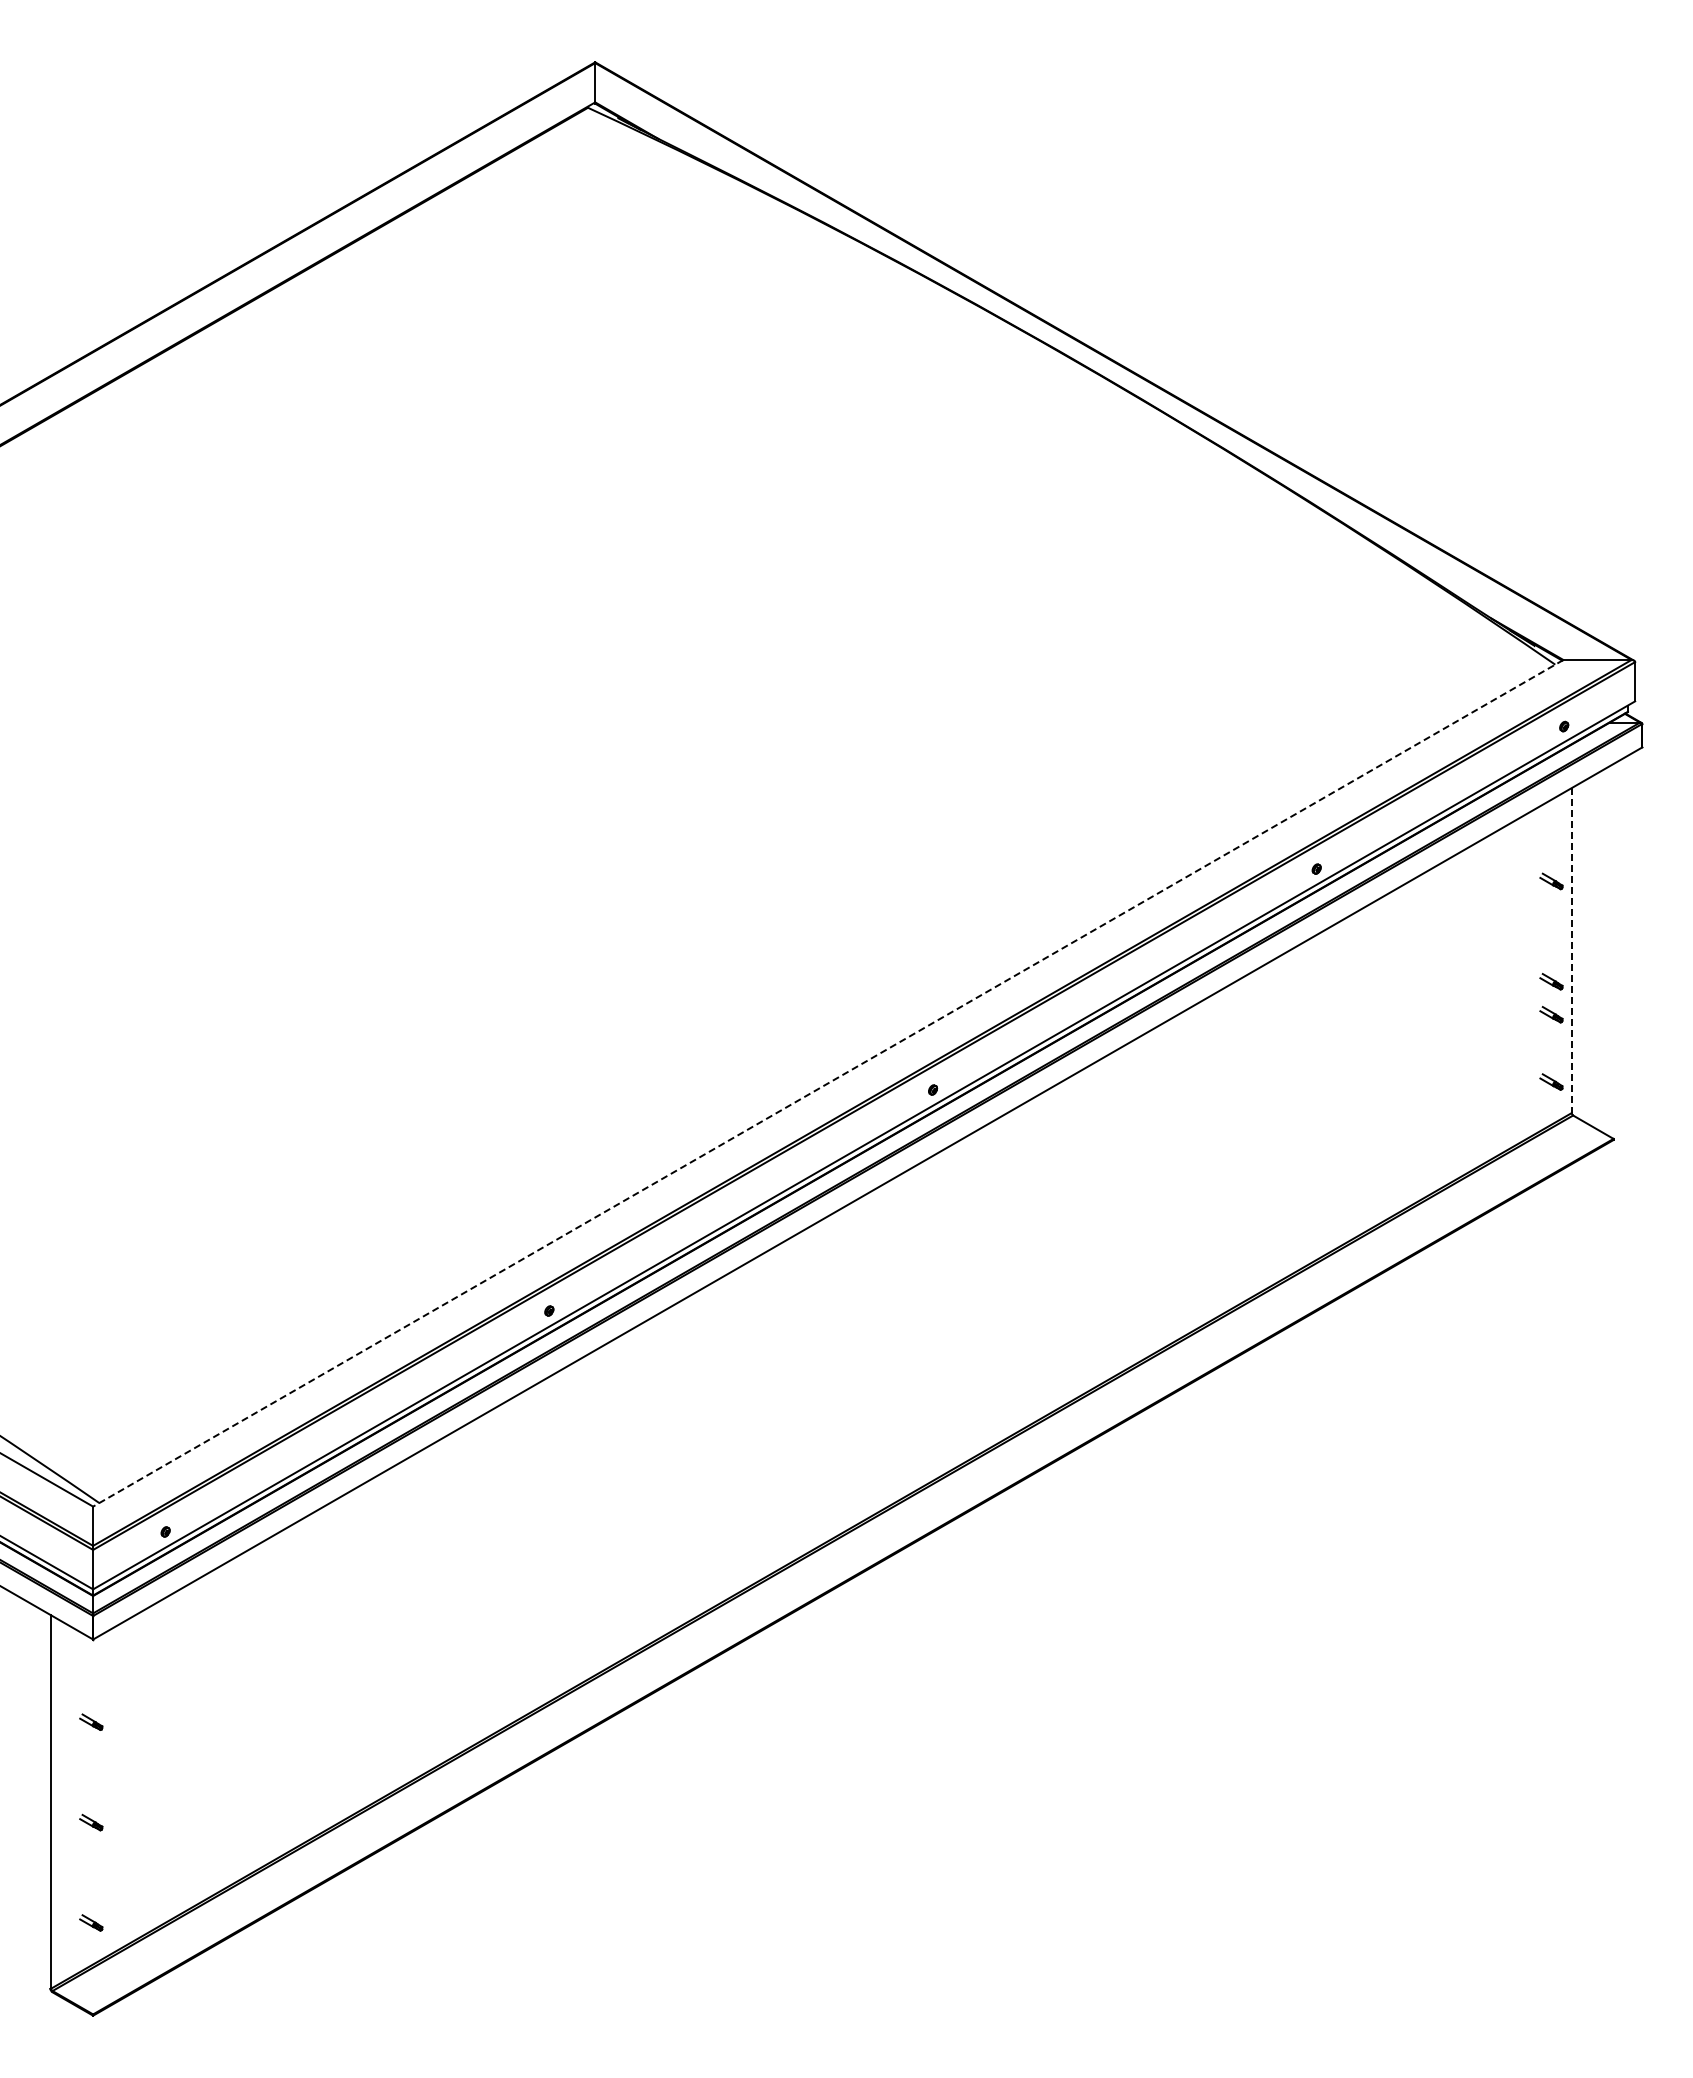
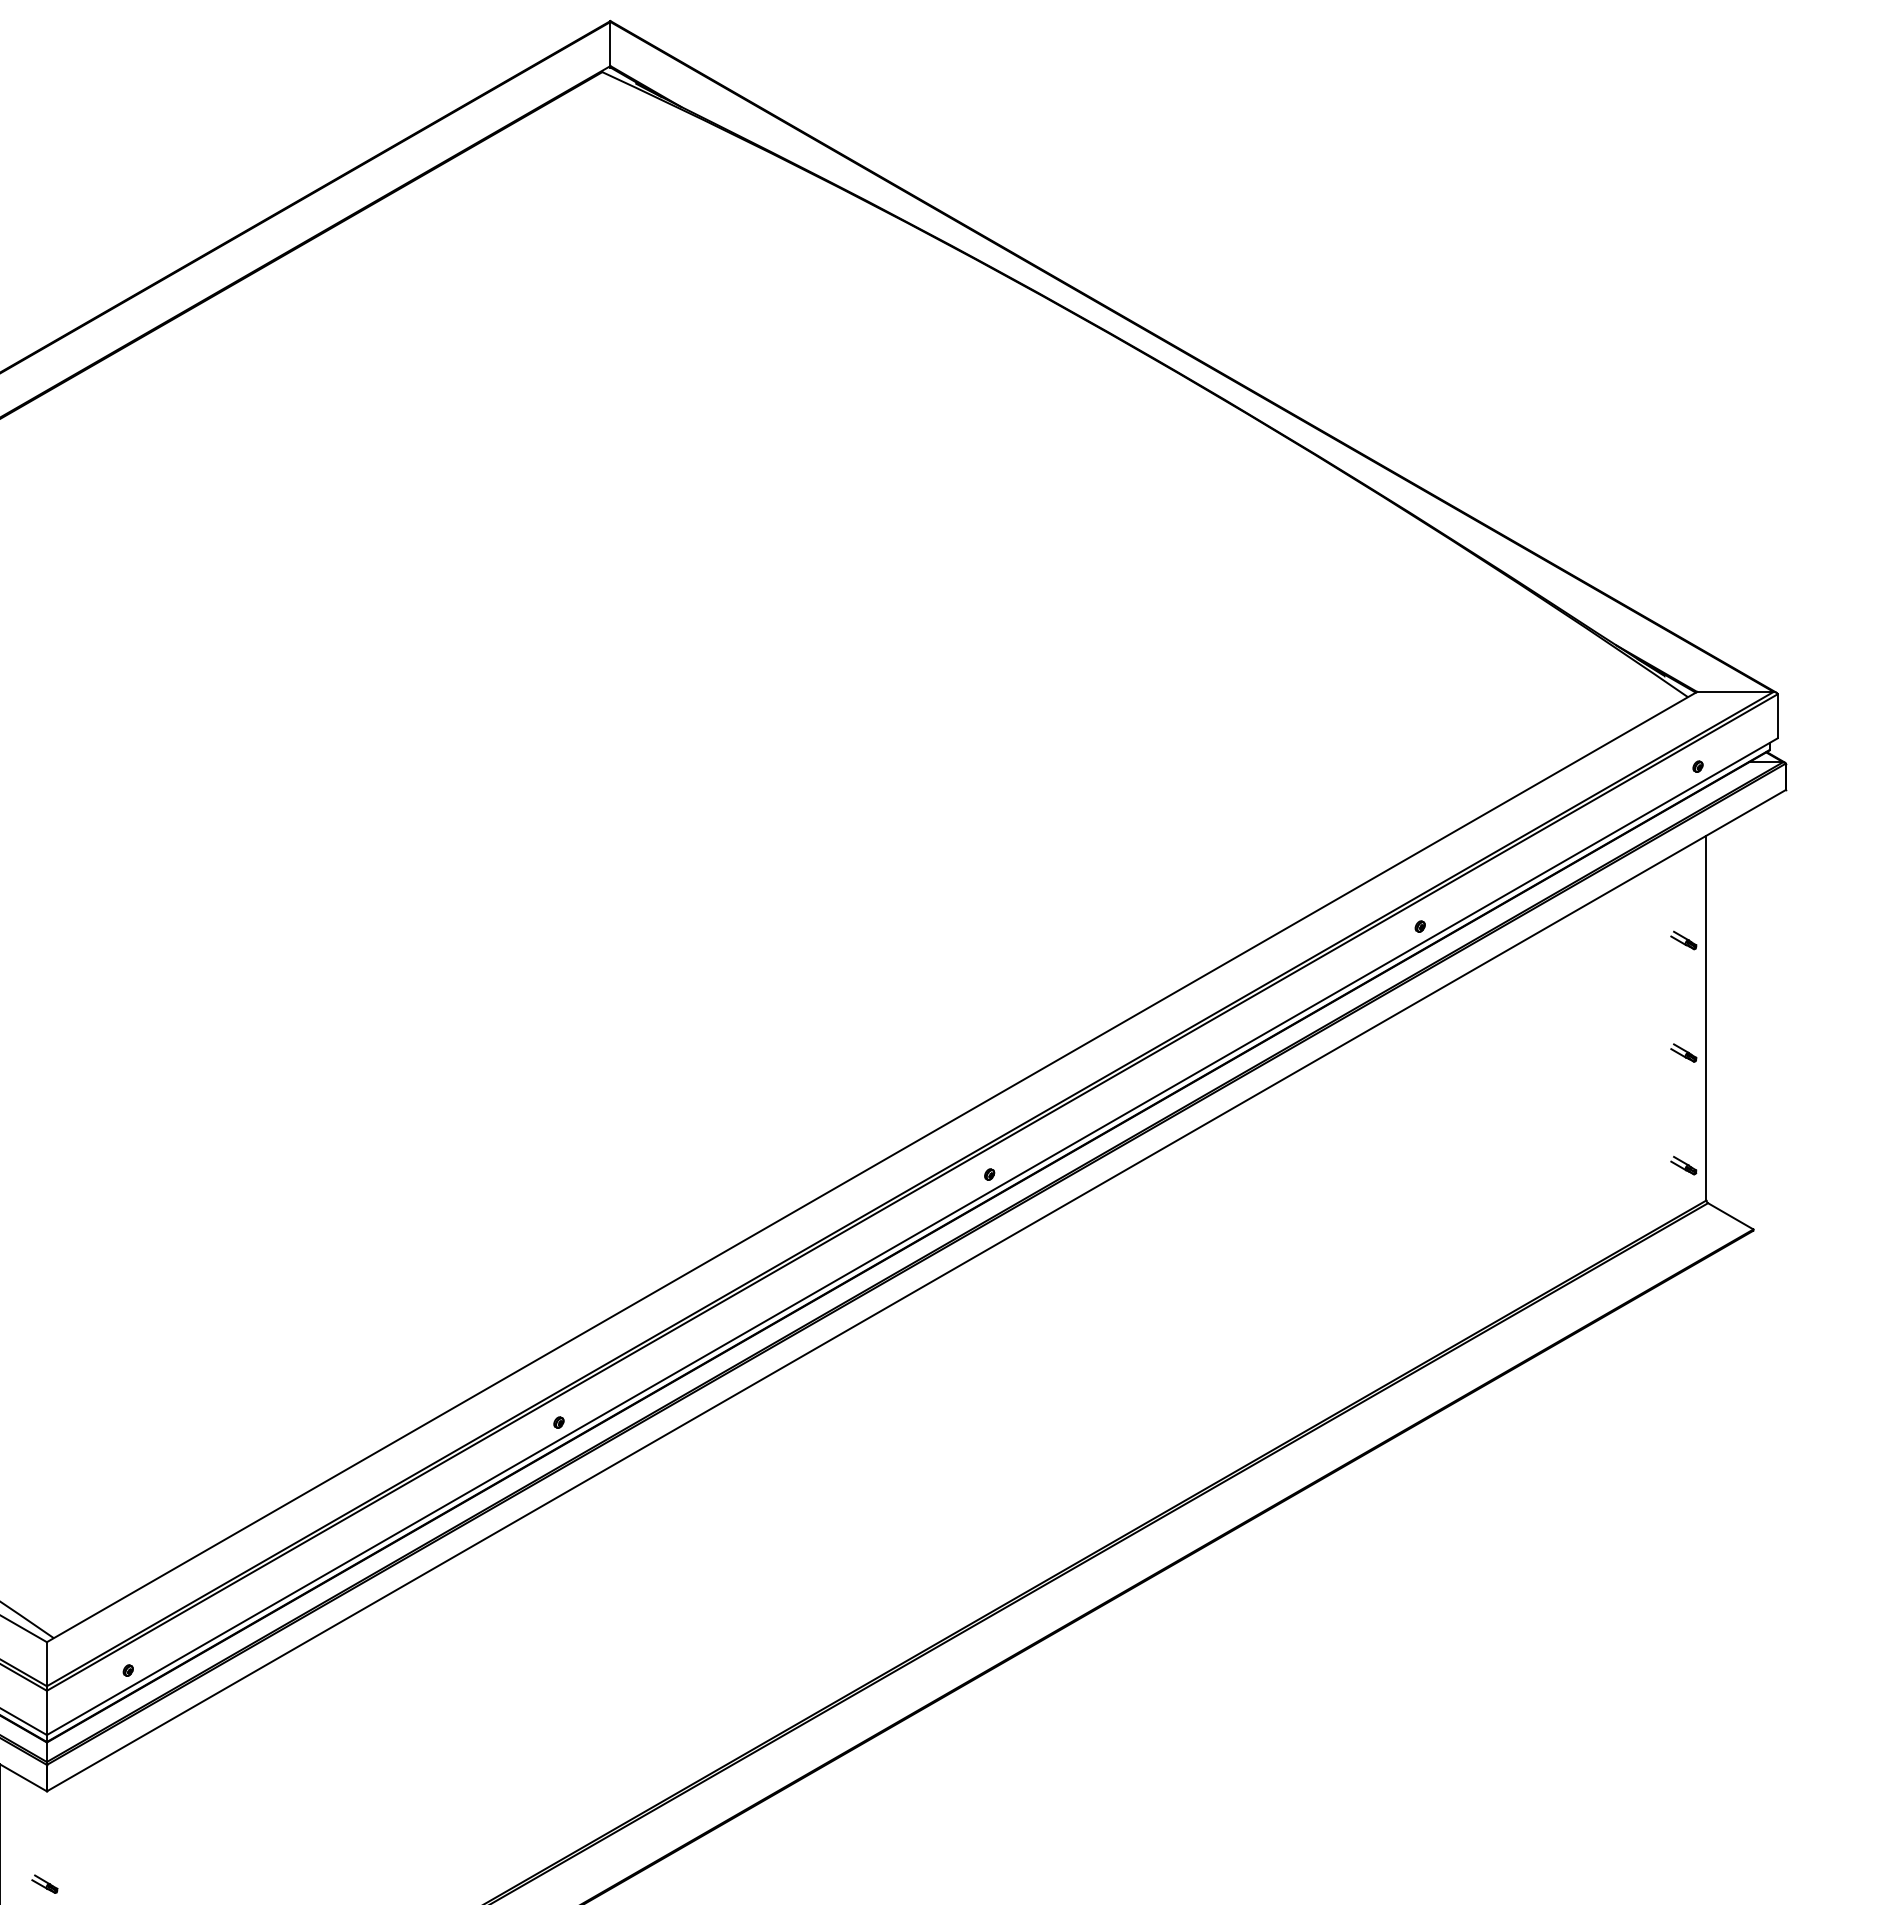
line: (1571, 951) -> (1706, 1019), dashed -> solid
part: (1551, 1014) -> (1683, 1089), removed
line: (827, 1083) -> (871, 1167), dashed -> solid

